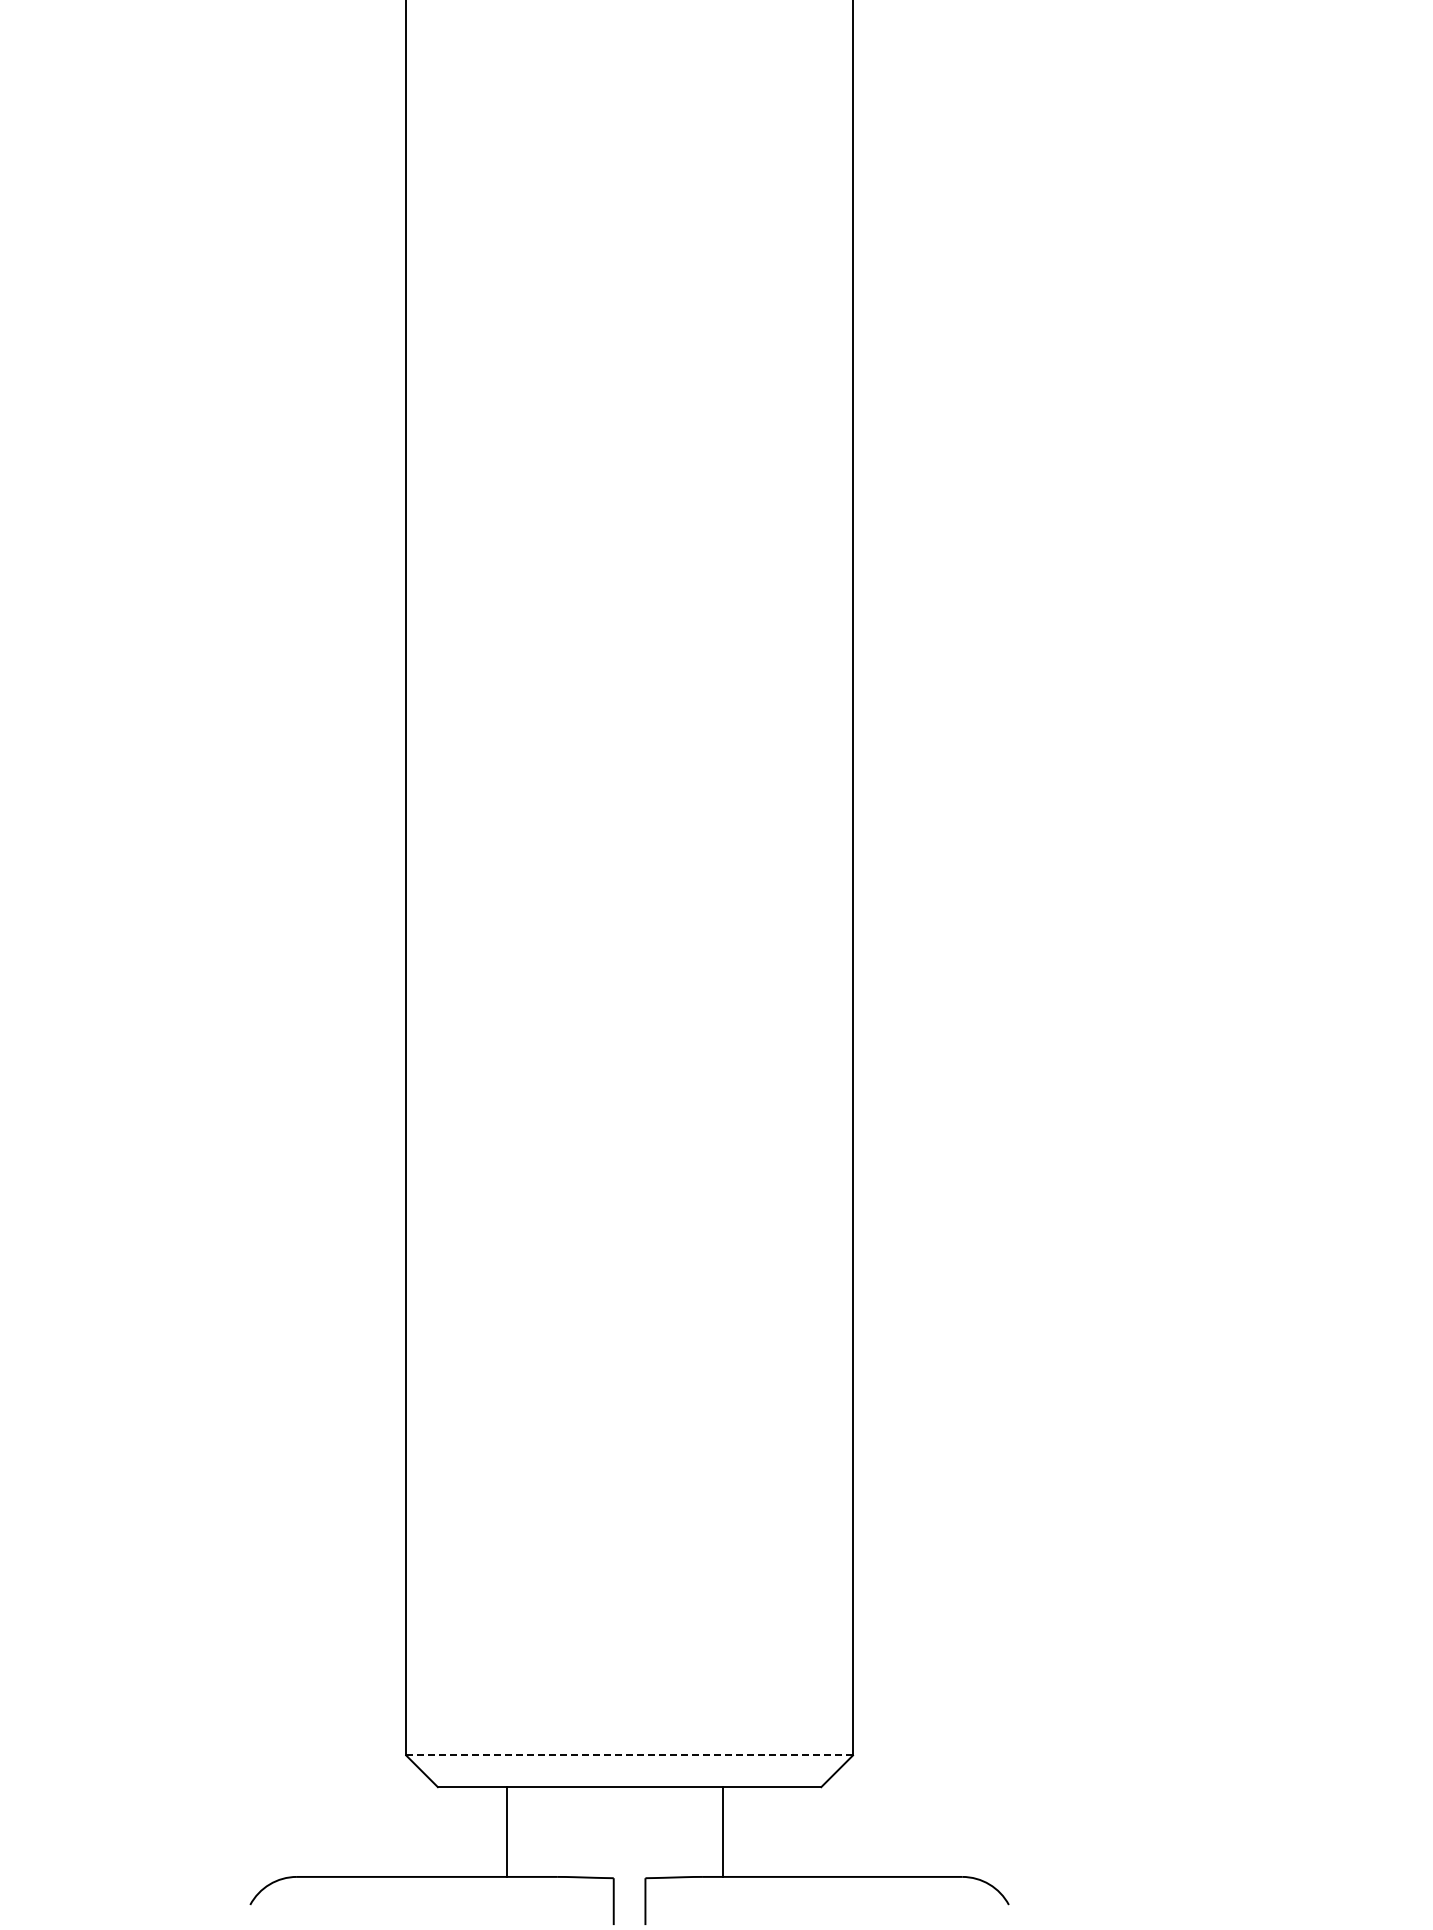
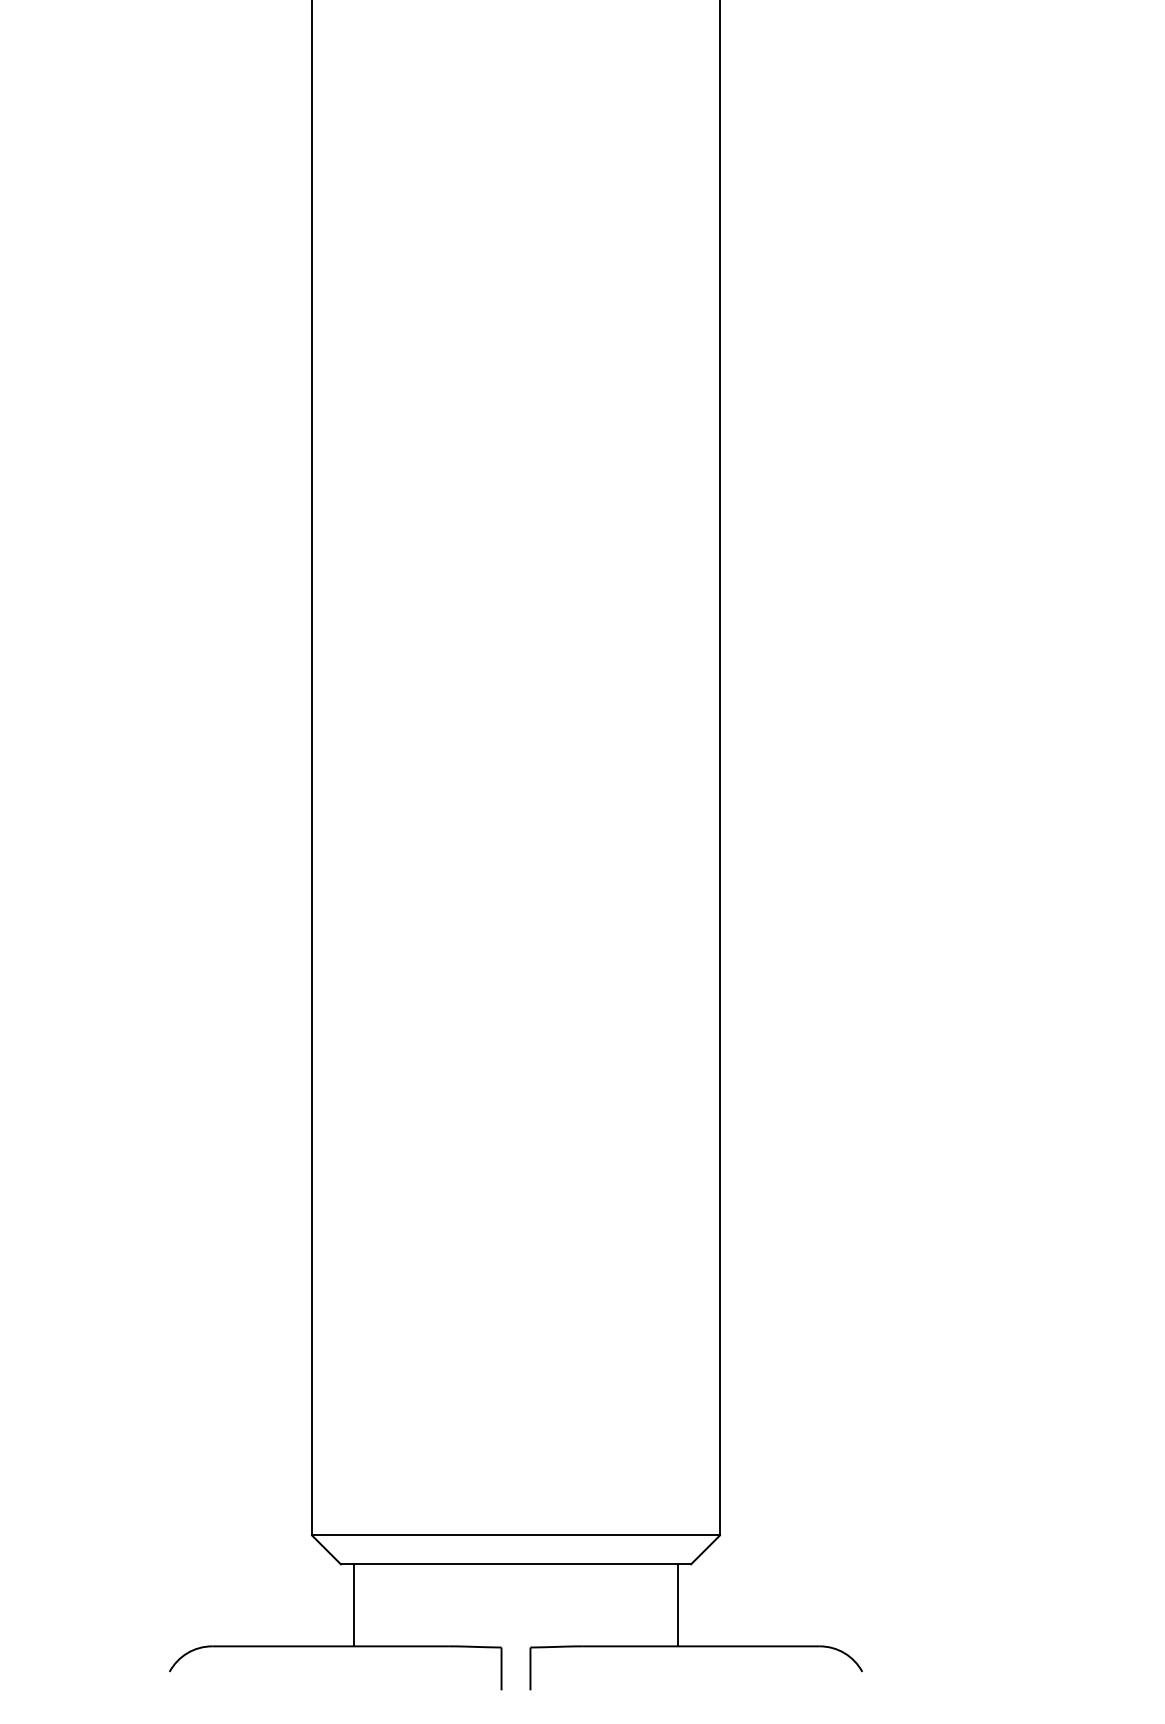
line: (630, 1755) -> (516, 1535), dashed -> solid
line: (506, 1831) -> (354, 1604), moved
line: (722, 1831) -> (677, 1604), moved

